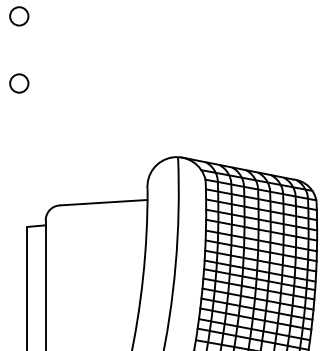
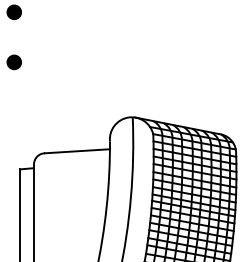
fill: (19, 16) -> (14, 12), added
fill: (19, 83) -> (14, 62), added

